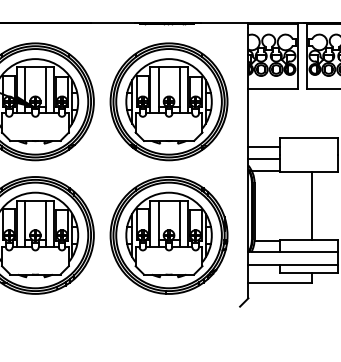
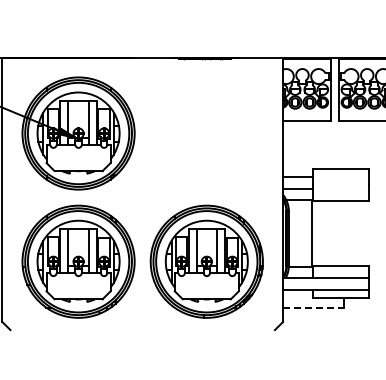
part: (168, 101) -> (206, 133), removed
line: (312, 204) -> (312, 232), moved
line: (280, 283) -> (313, 307), solid -> dashed

